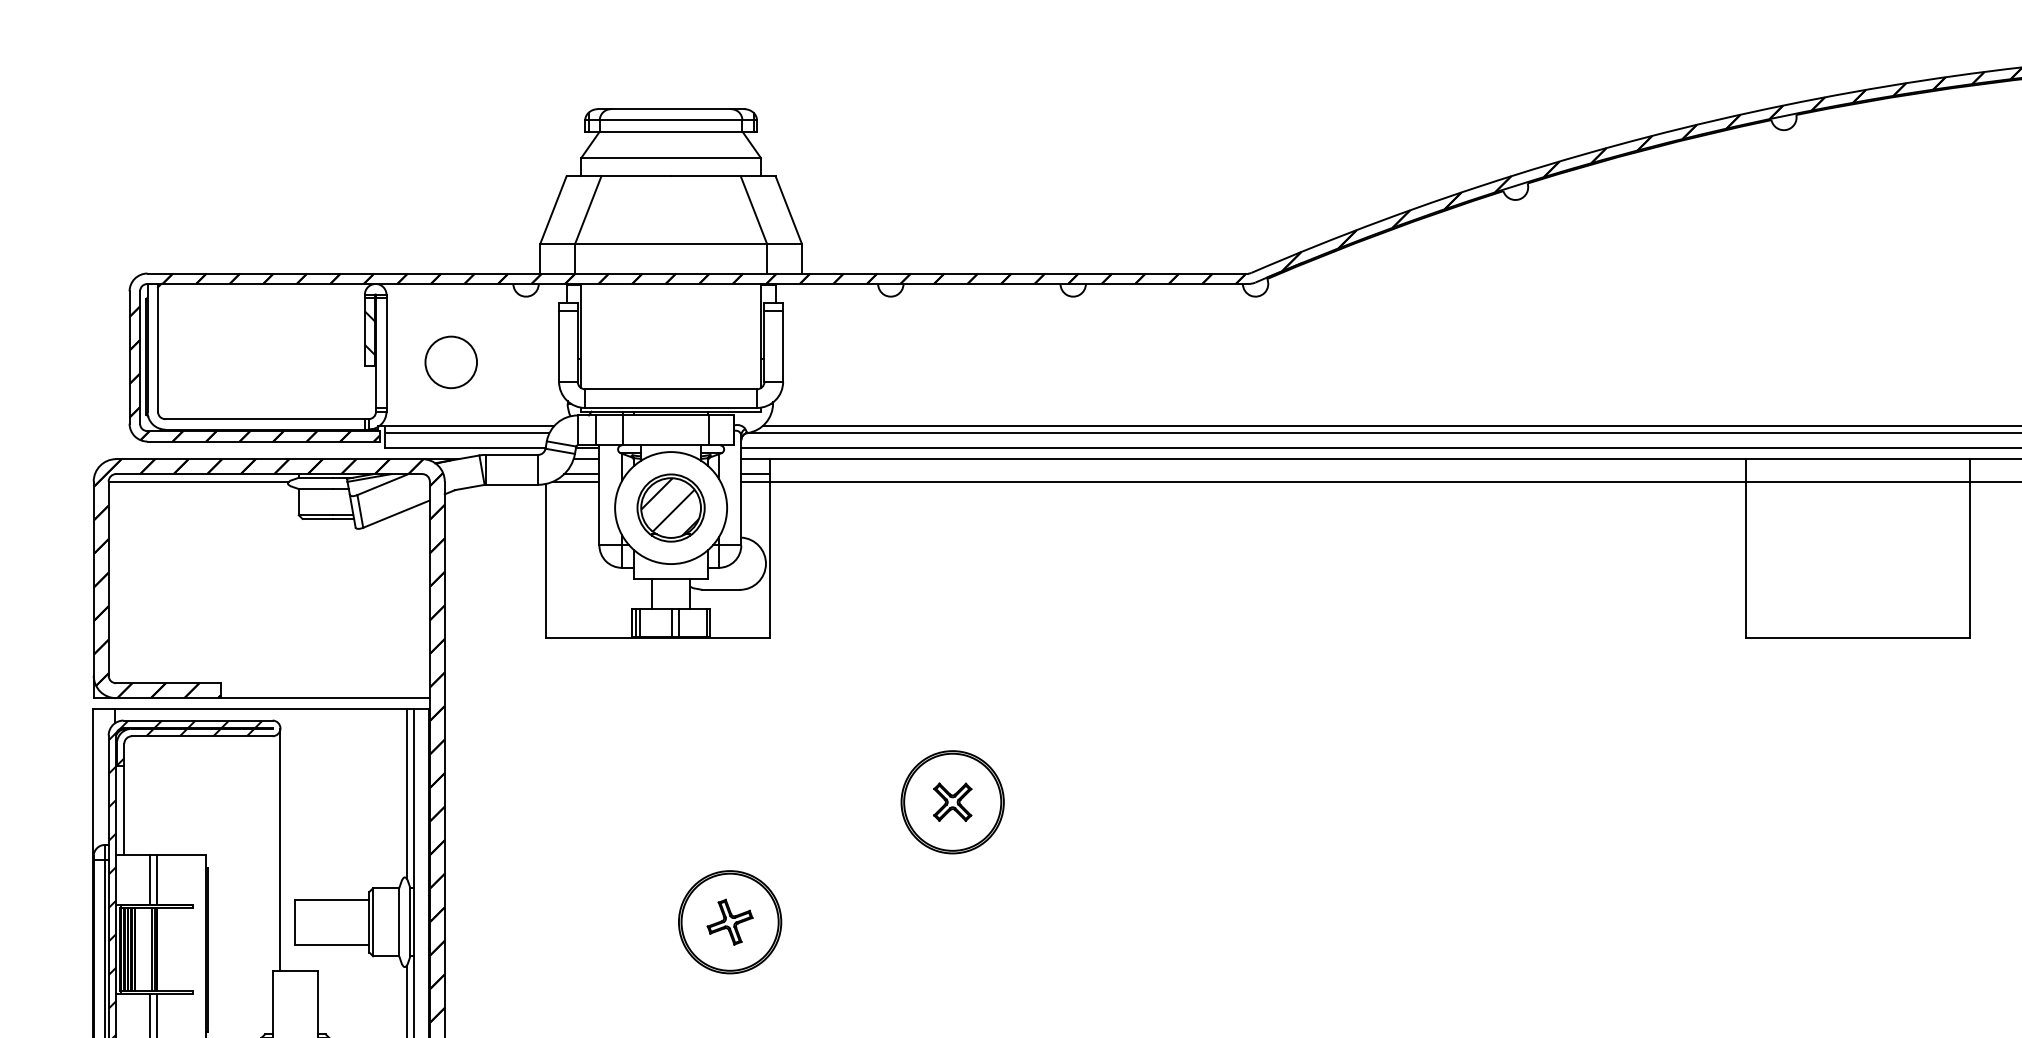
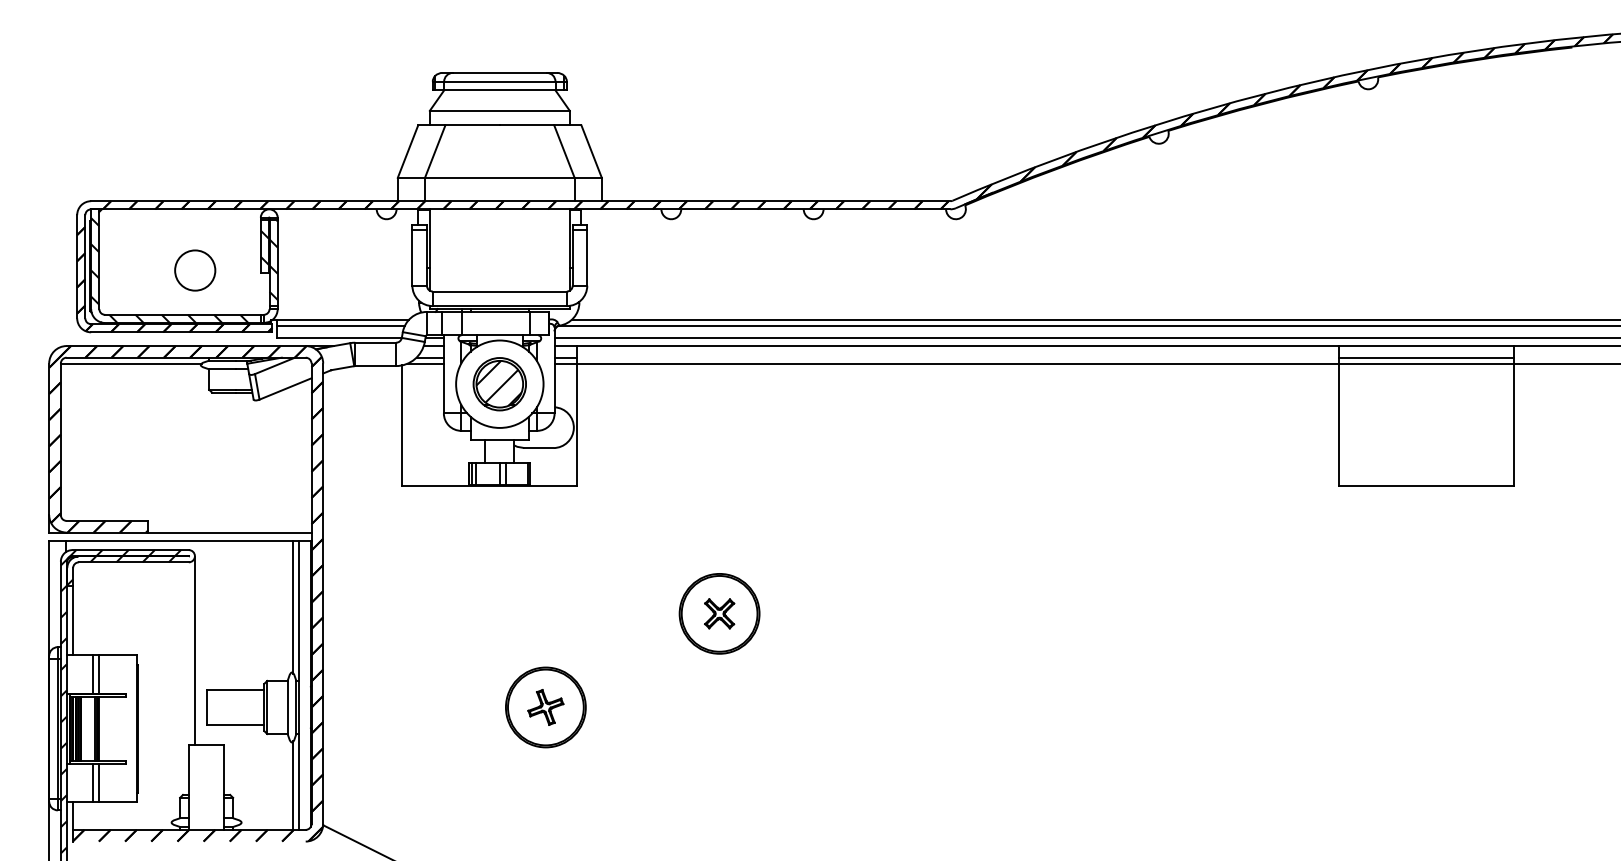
hatch: (381, 348) -> (273, 259), added
hatch: (247, 362) -> (169, 270), added
circle: (451, 362) -> (195, 270), moved
line: (1858, 473) -> (1426, 357), added

